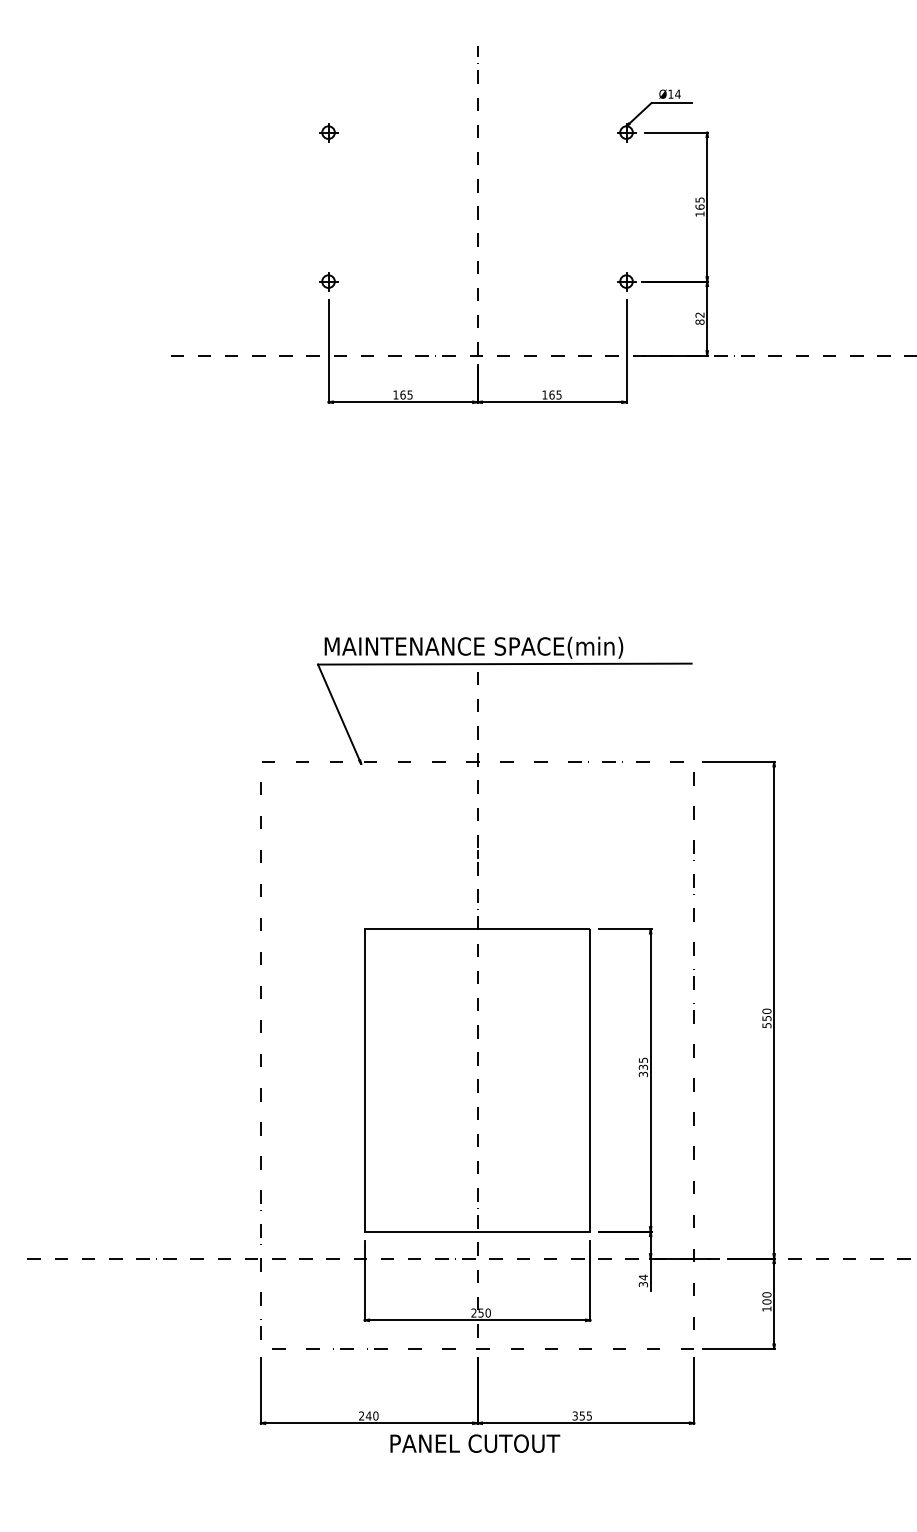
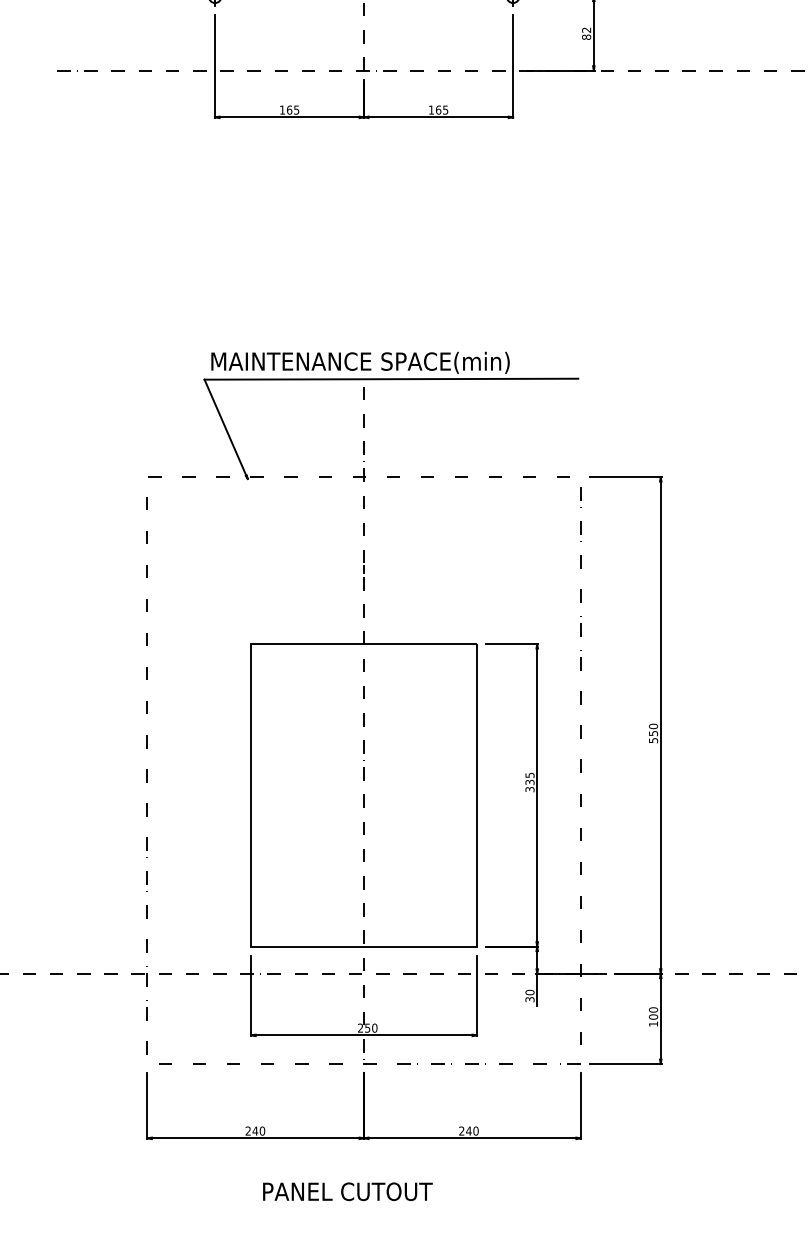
text: (642, 1277) -> (529, 992), 34 -> 30
text: (582, 1415) -> (469, 1130), 355 -> 240
text: (475, 1443) -> (348, 1191), moved

